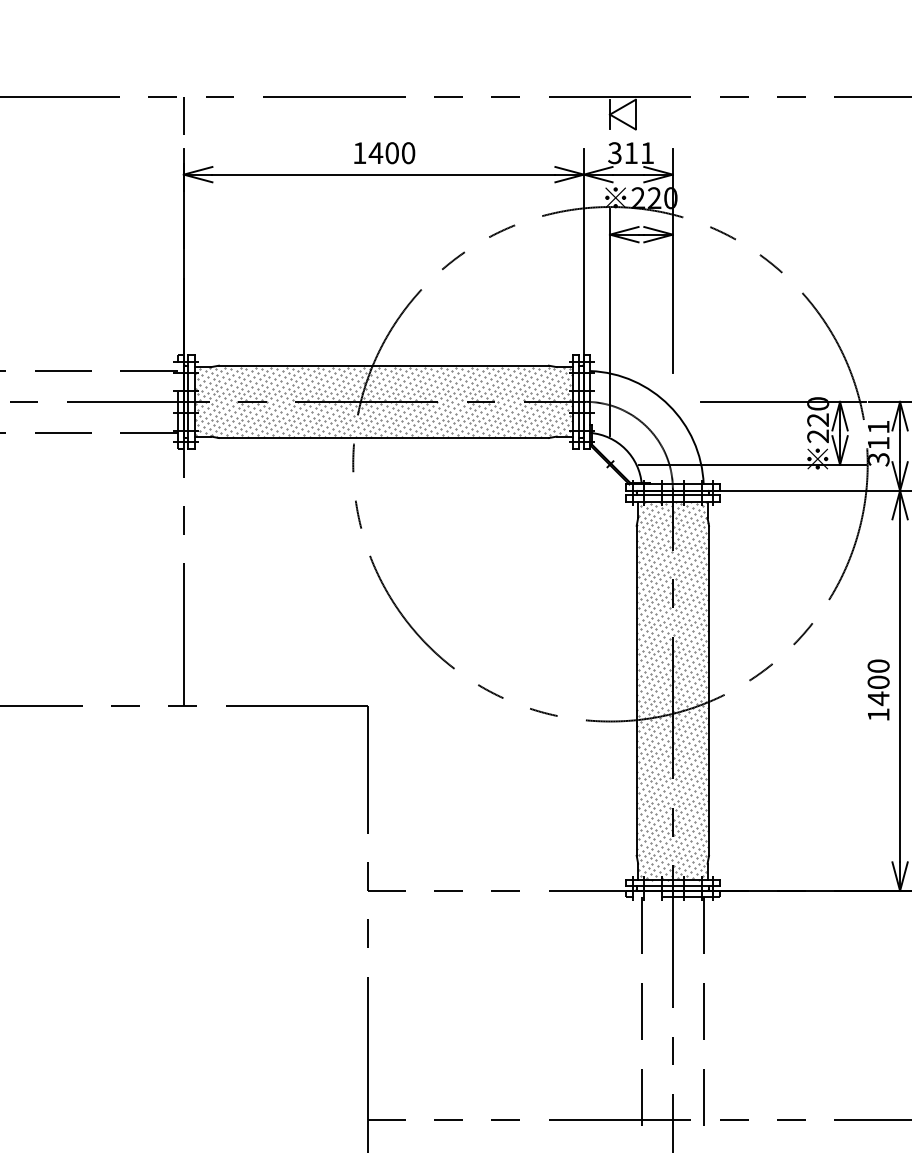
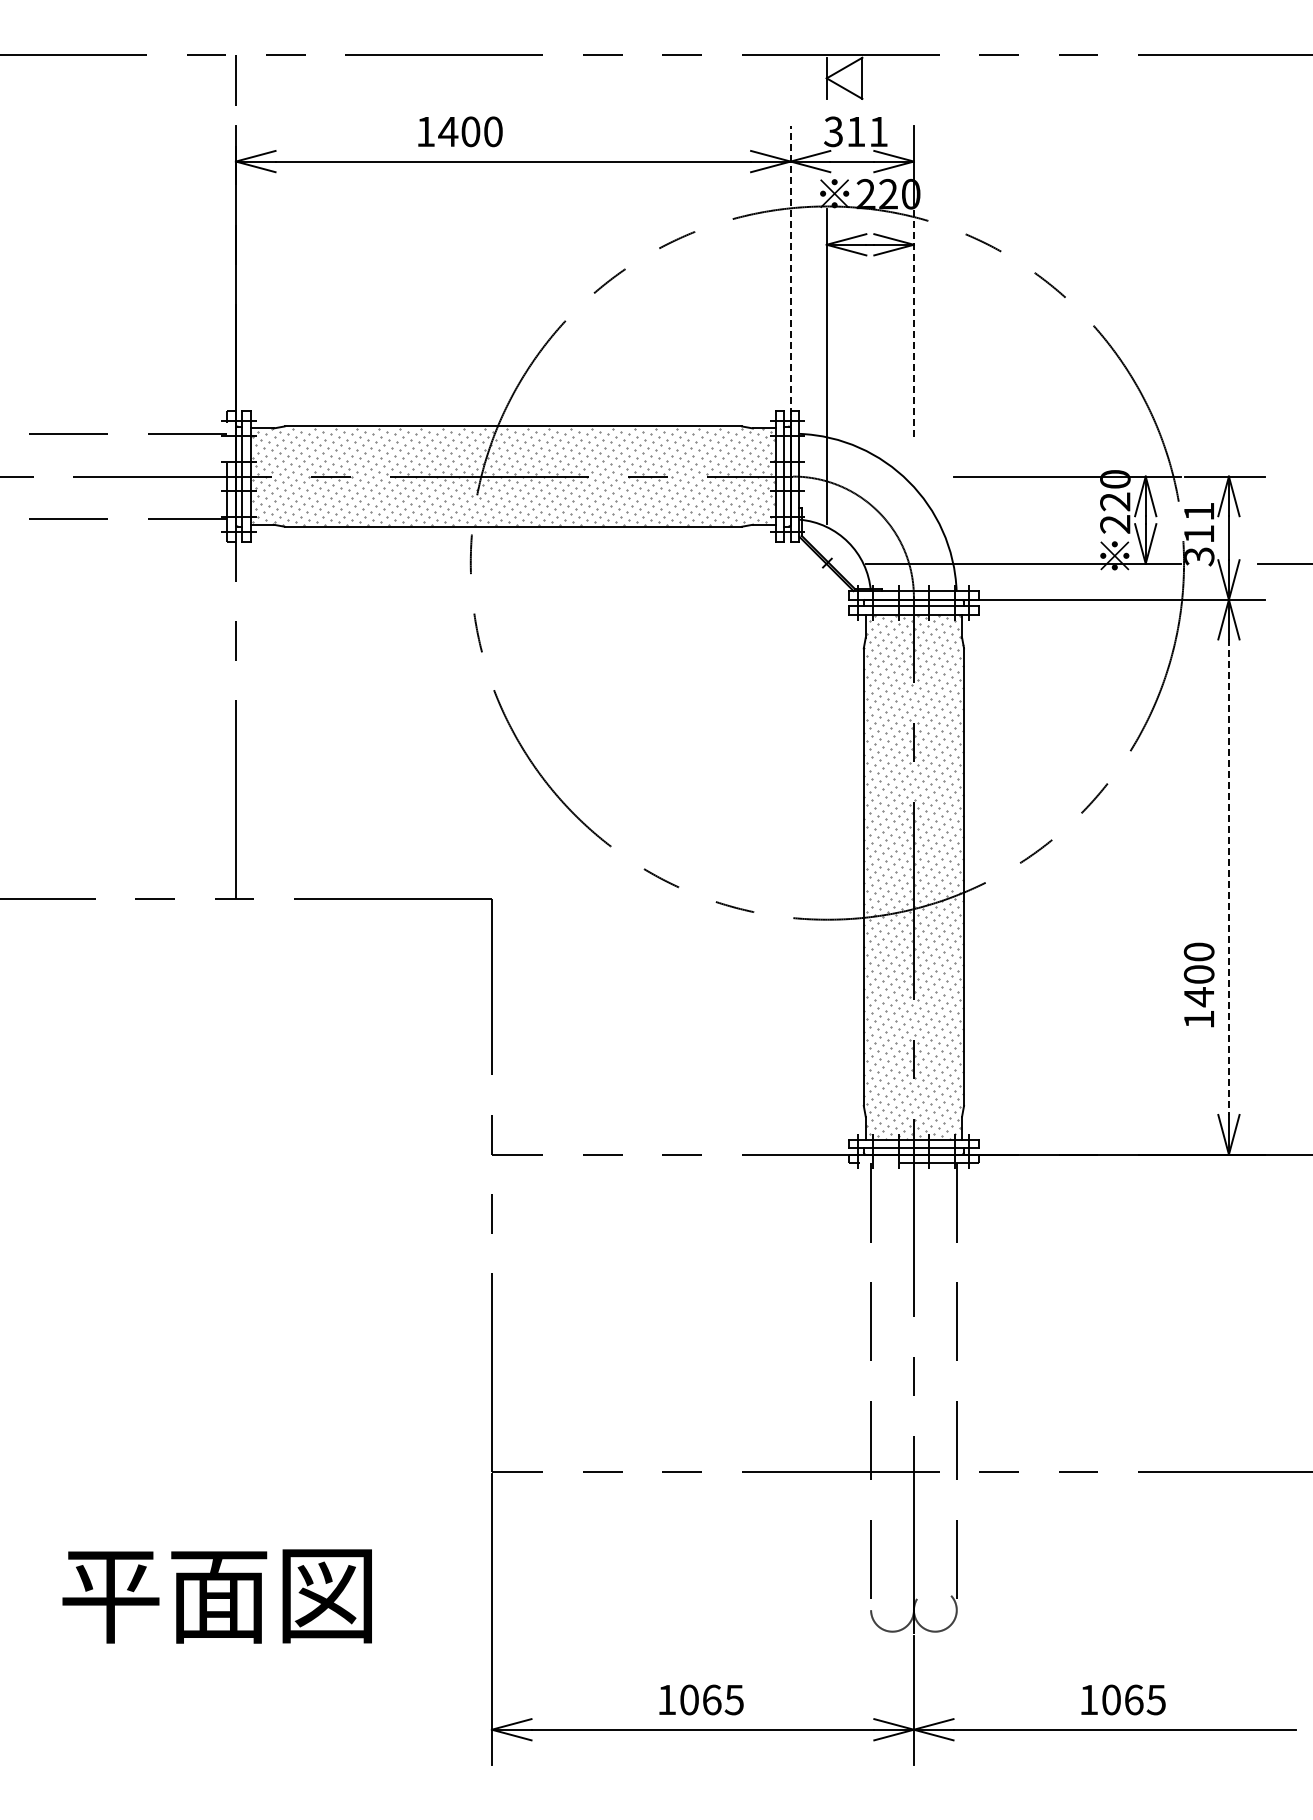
text: (384, 152) -> (460, 131), moved
line: (583, 261) -> (790, 281), solid -> dashed
line: (672, 291) -> (913, 323), solid -> dashed
text: (878, 689) -> (1198, 984), moved
line: (899, 691) -> (1228, 877), solid -> dashed

